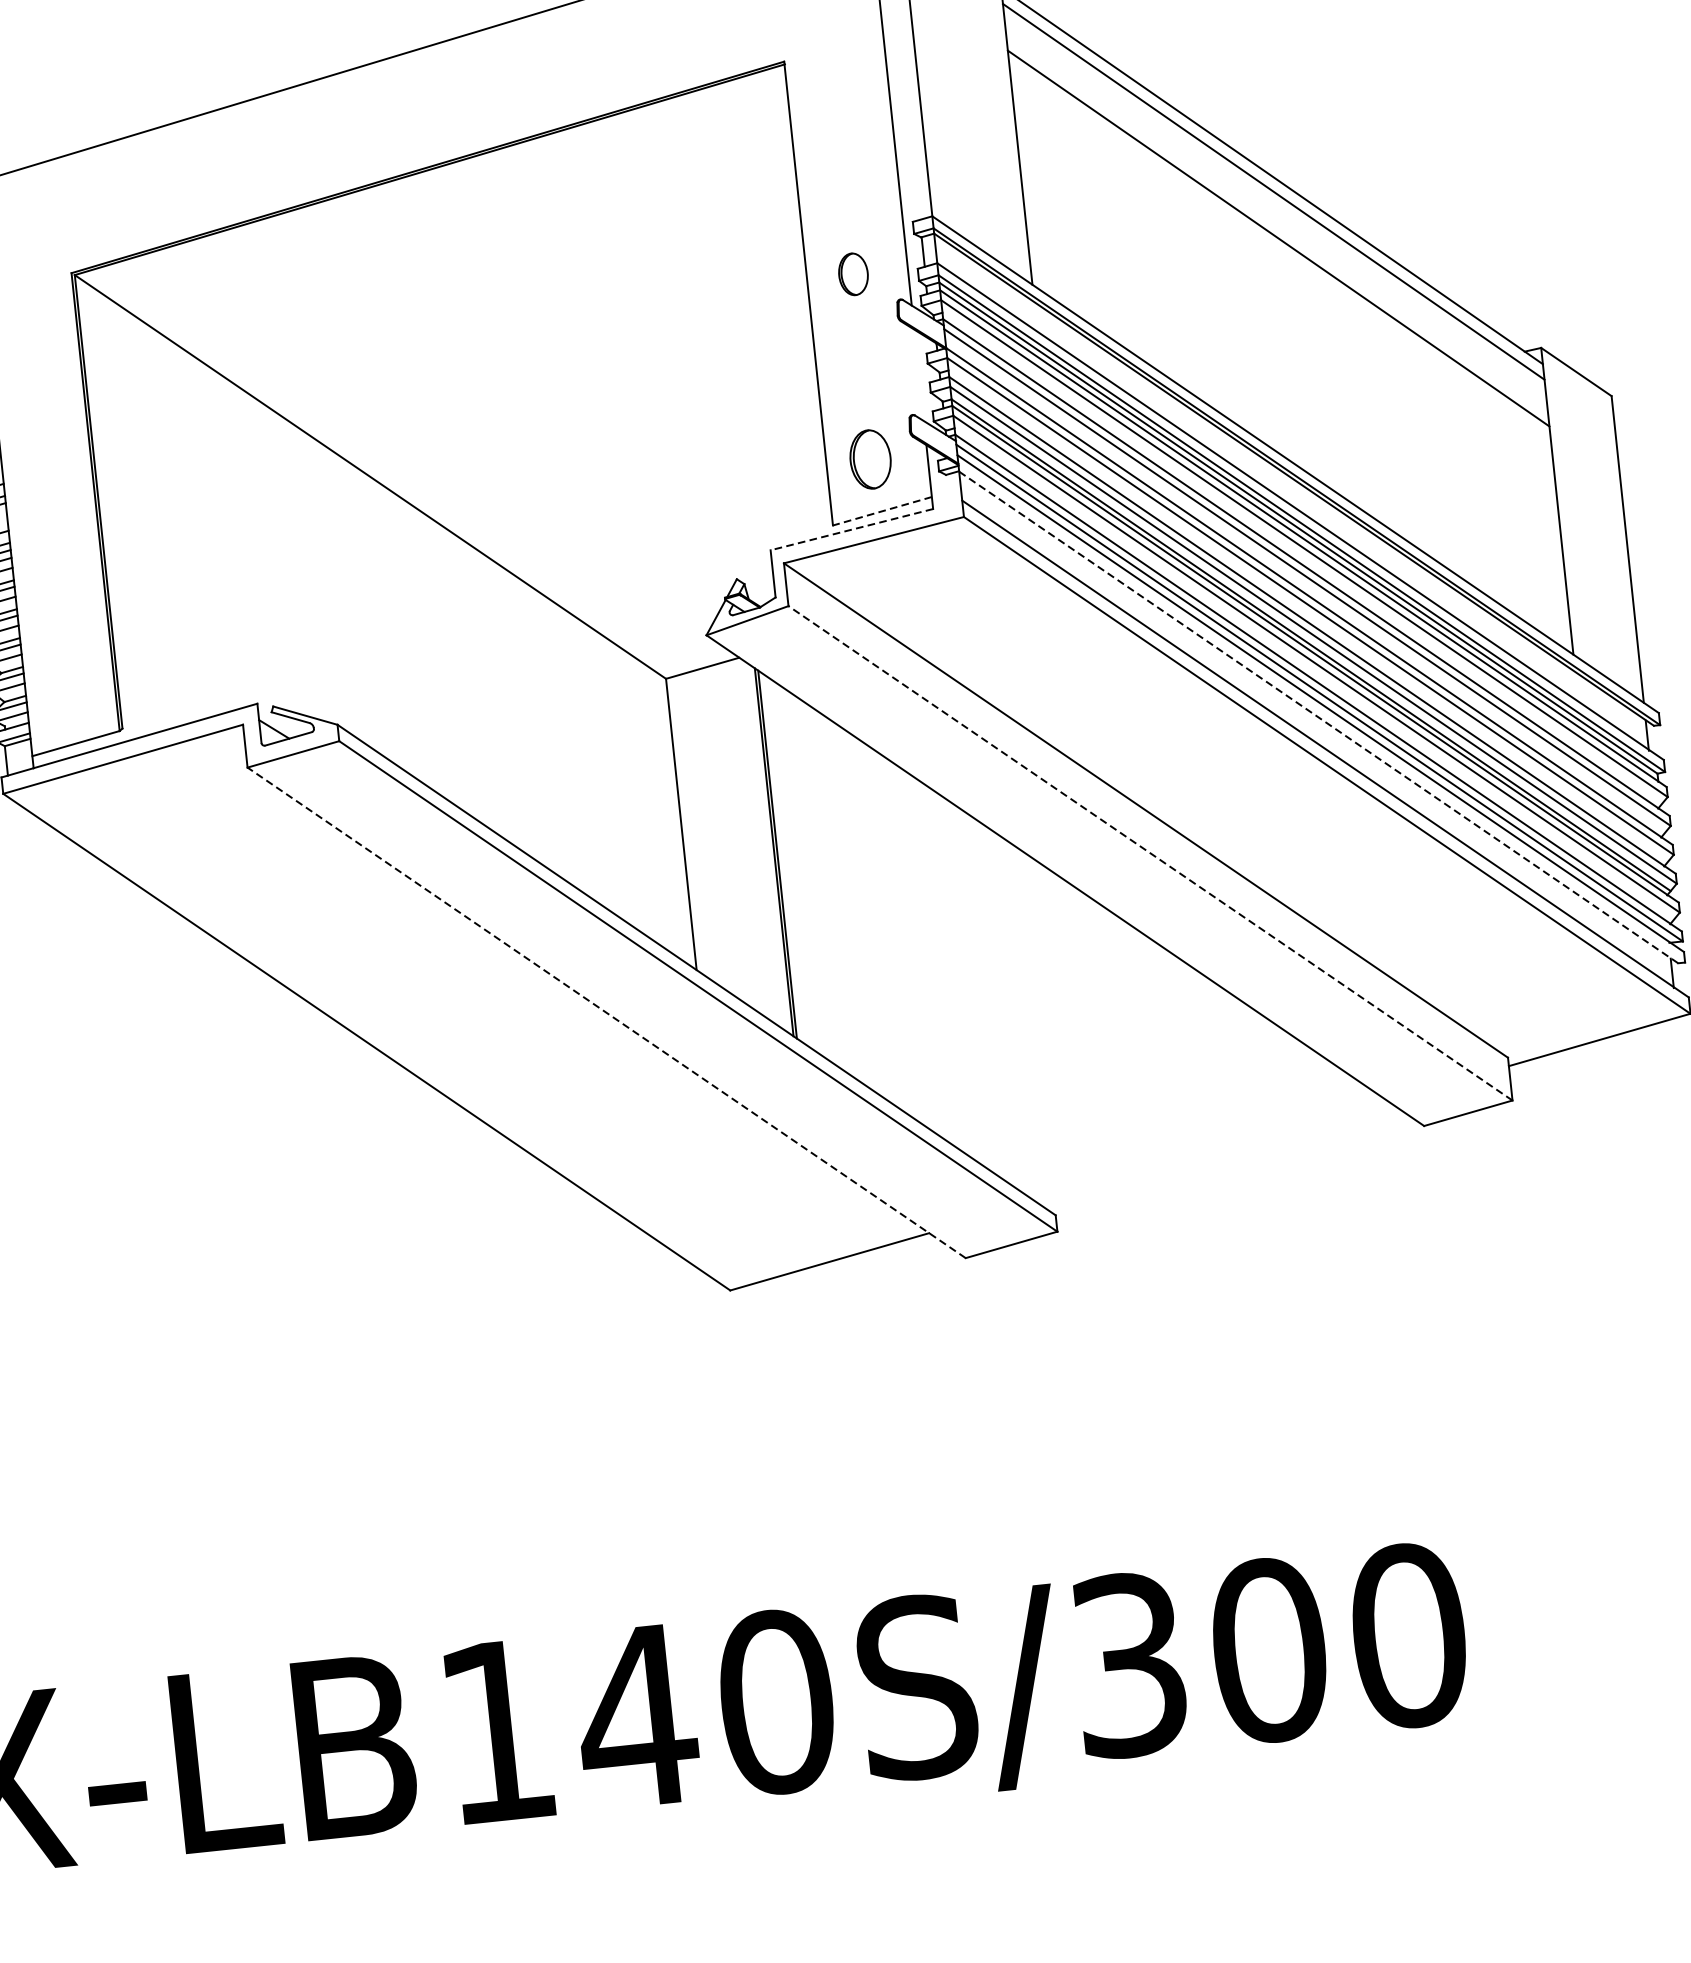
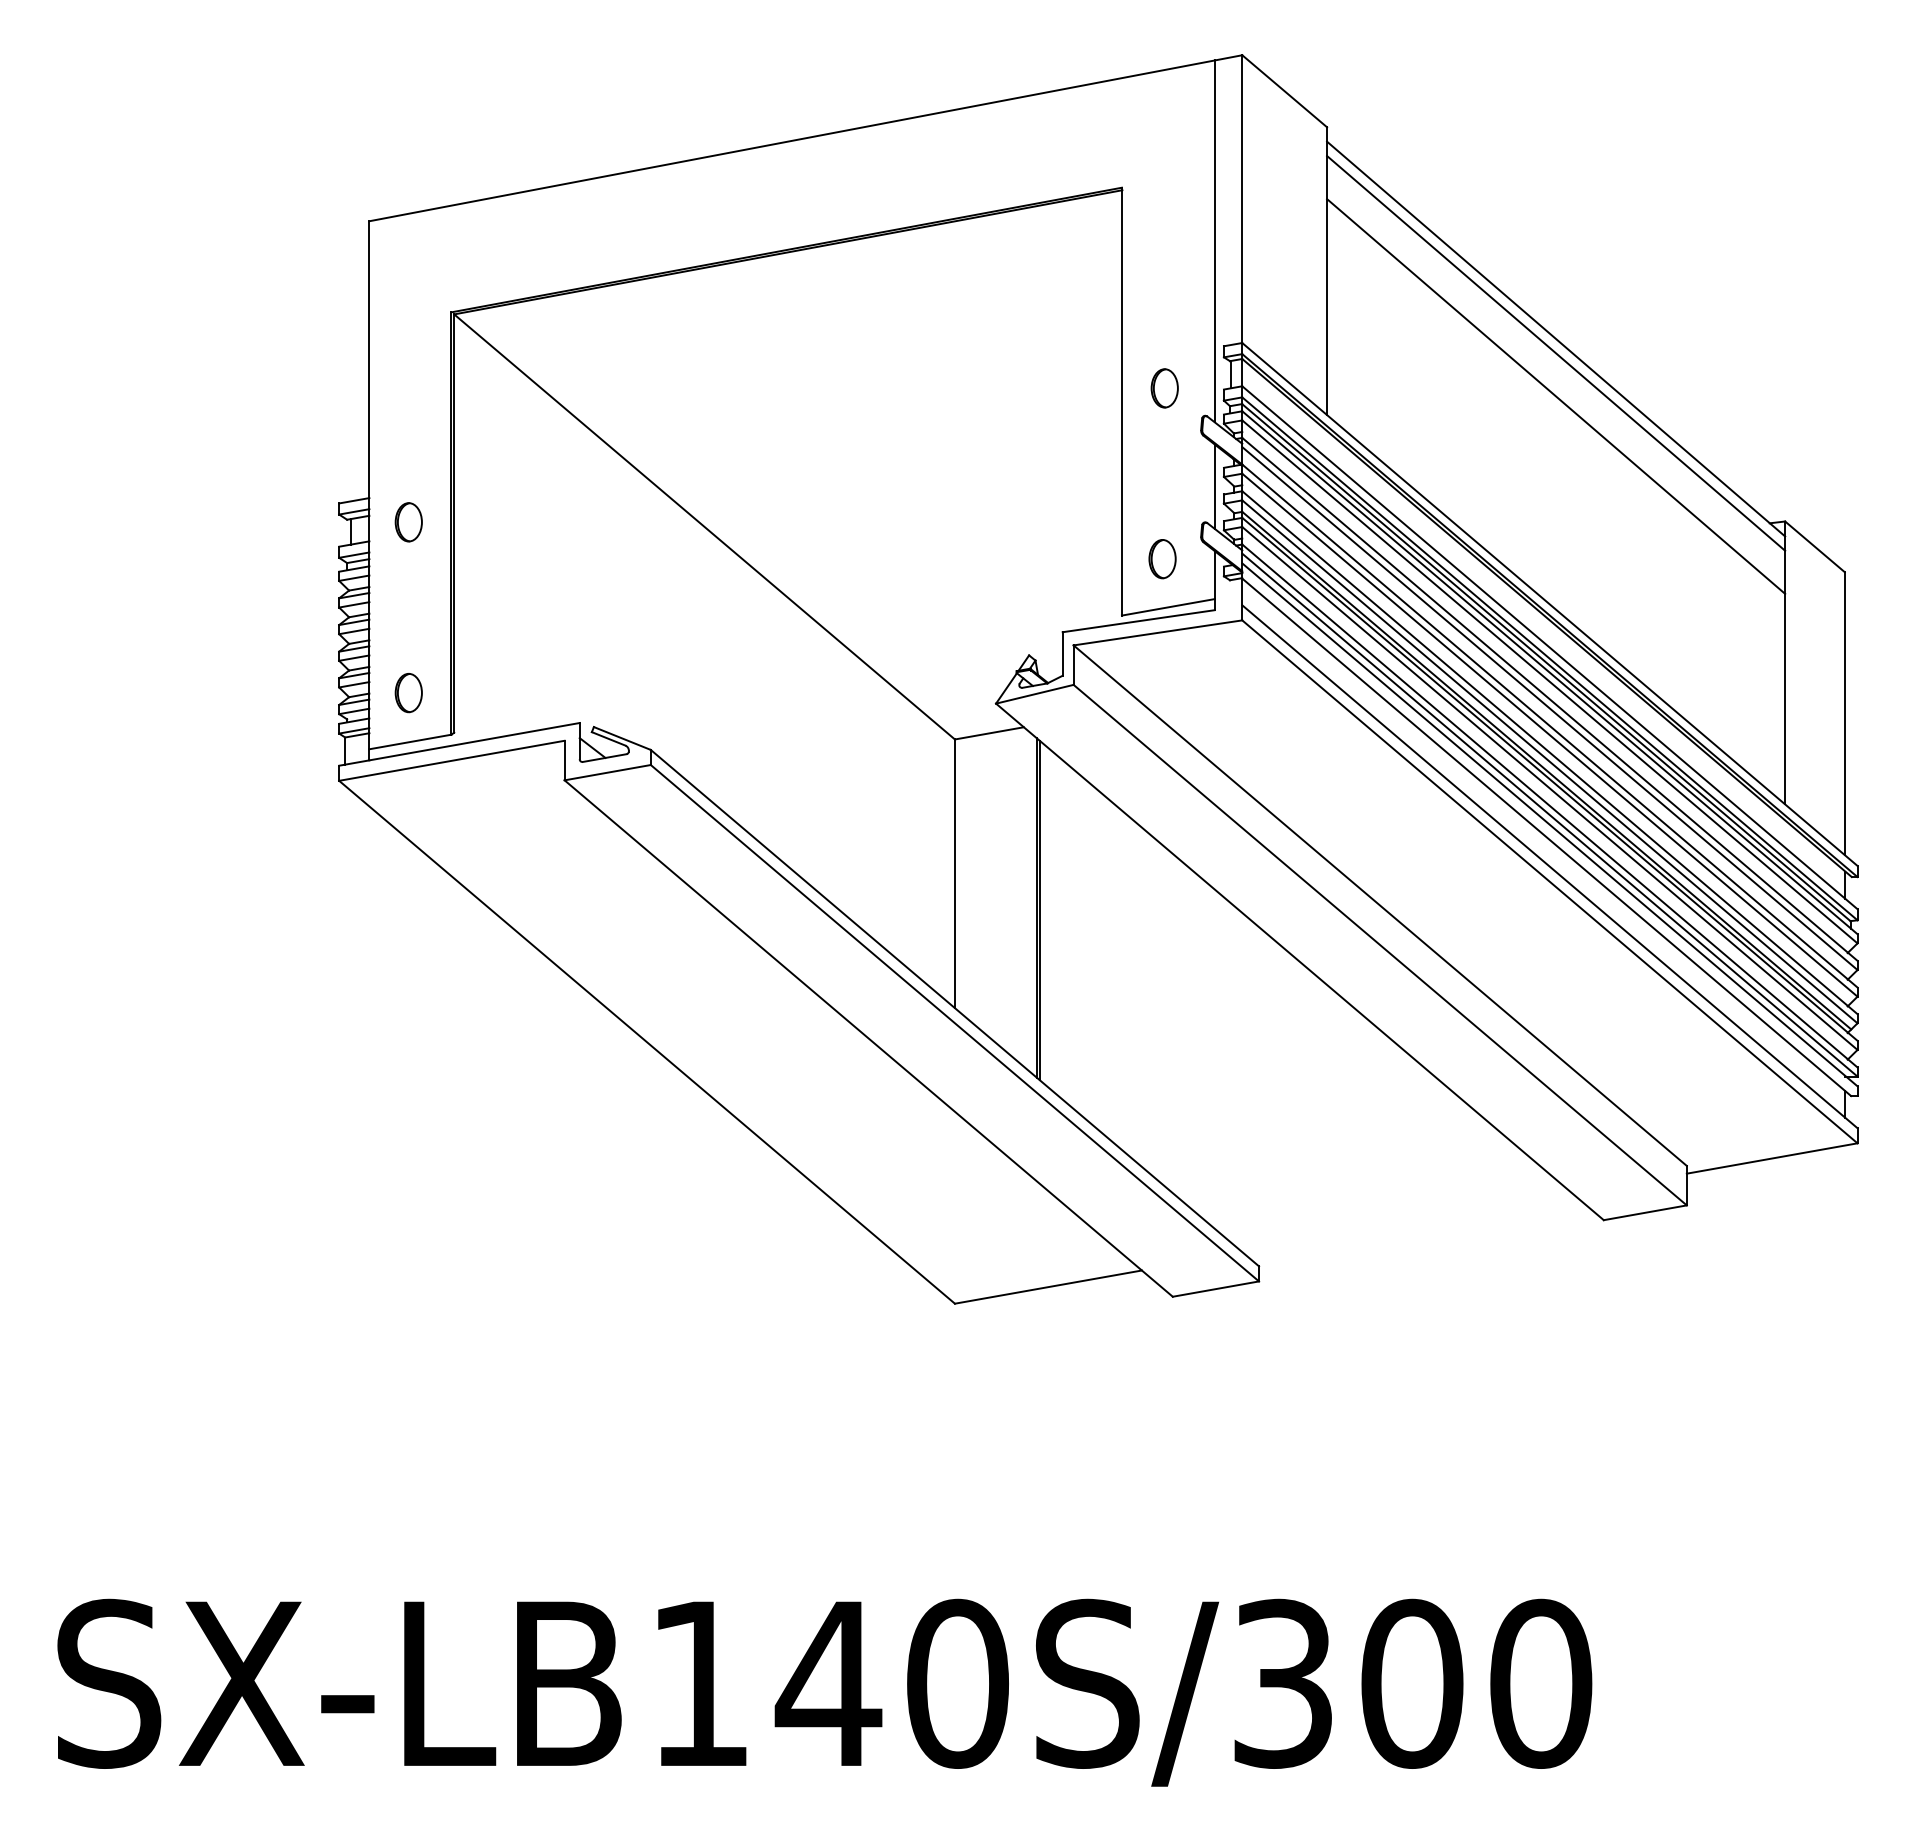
line: (918, 375) -> (1214, 486), added
part: (870, 460) -> (1162, 559), size x0.71
part: (48, 505) -> (408, 522), added
line: (881, 511) -> (1167, 607), dashed -> solid
line: (851, 530) -> (1138, 621), dashed -> solid
part: (68, 691) -> (408, 693), added
line: (1318, 717) -> (1546, 837), dashed -> solid
line: (1149, 852) -> (1379, 944), dashed -> solid
line: (606, 1012) -> (868, 1038), dashed -> solid

